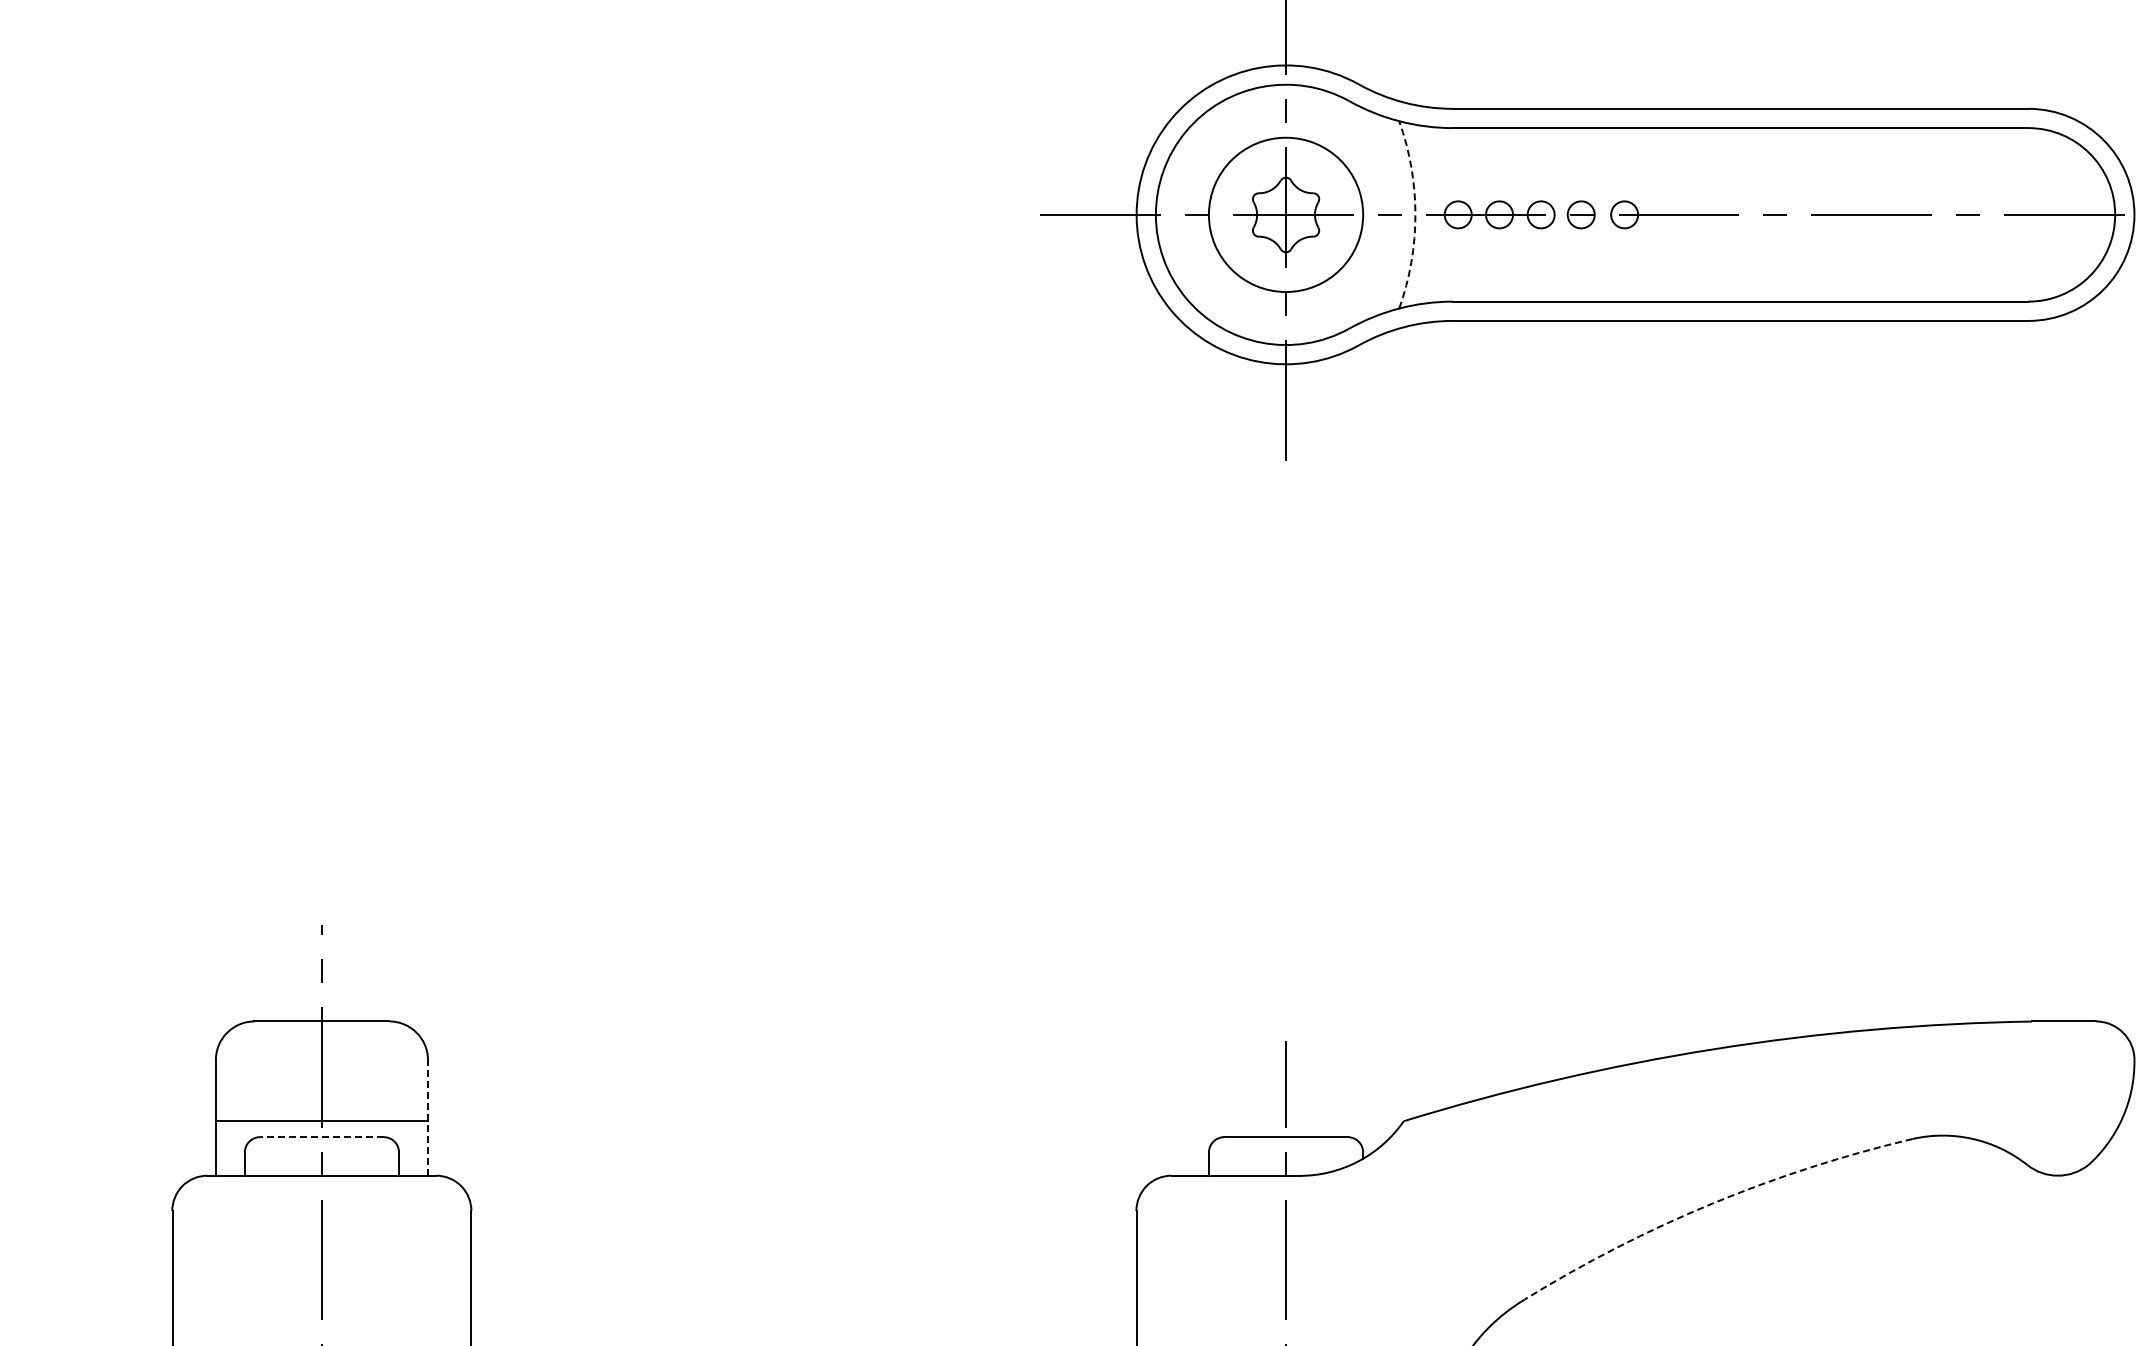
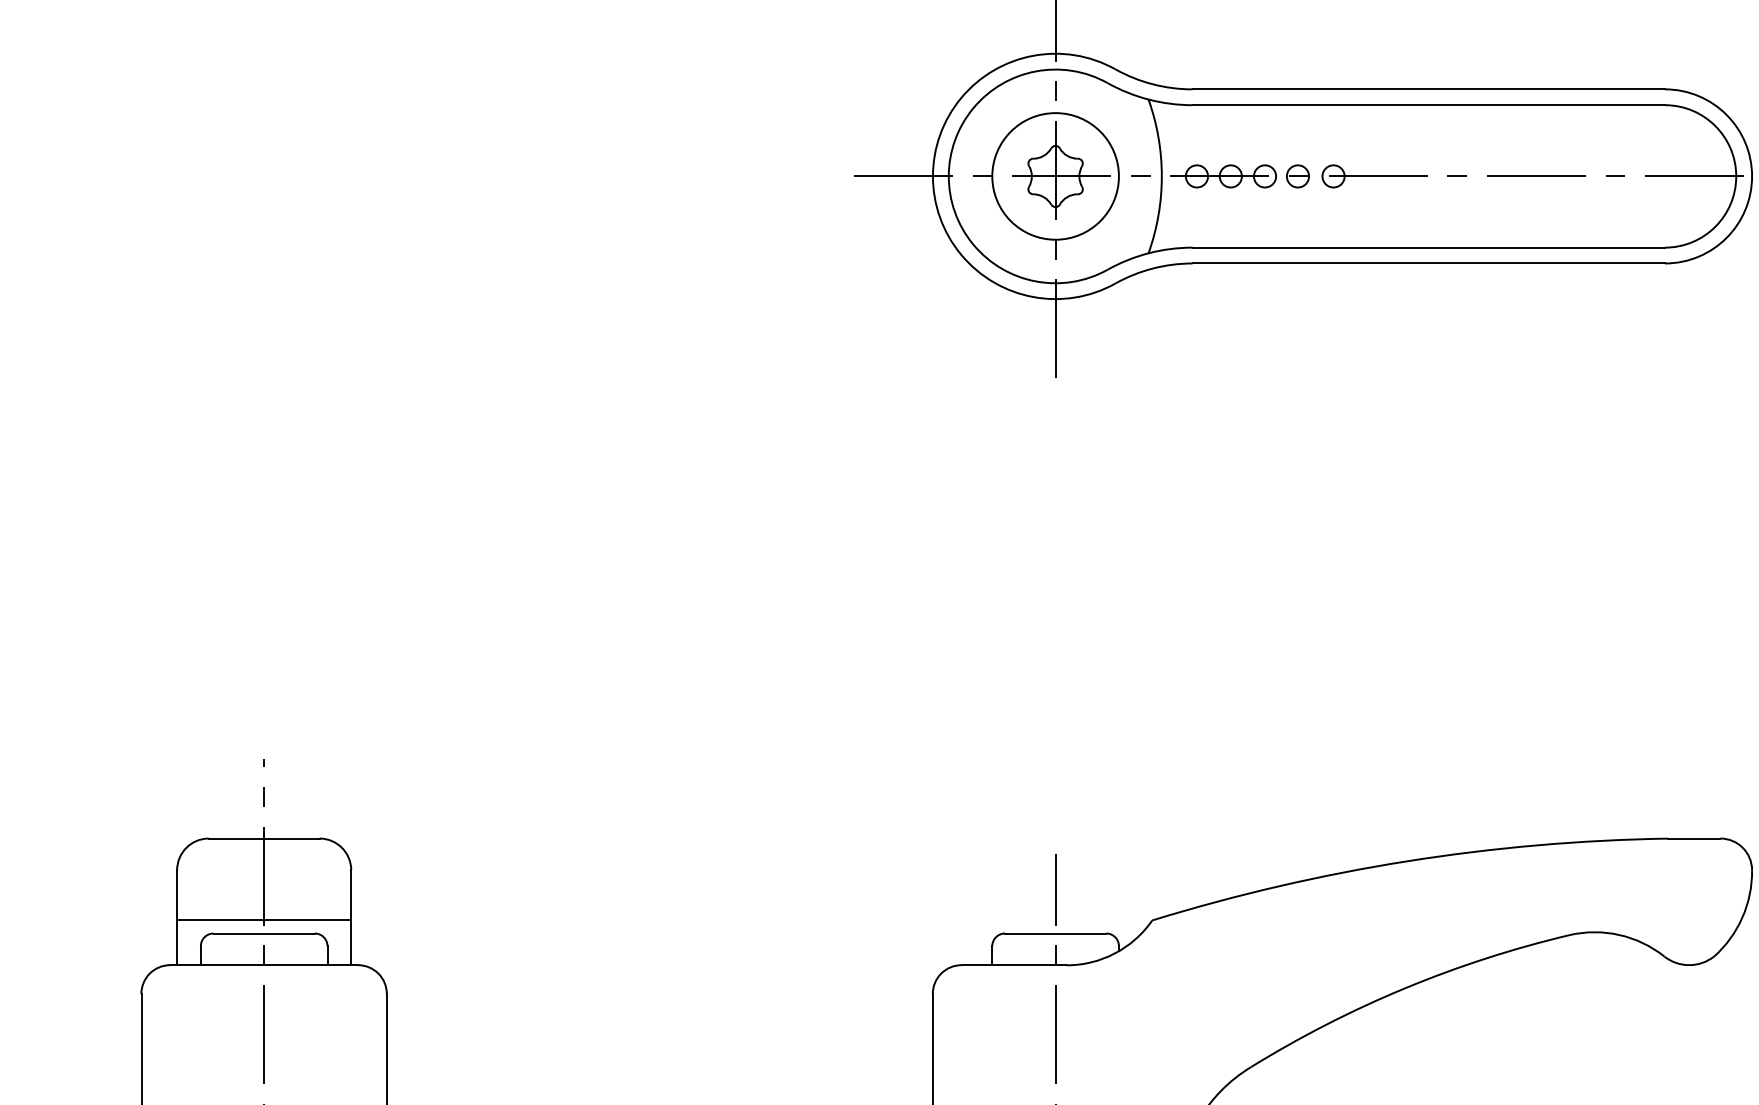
arc: (1415, 214) -> (1161, 176), dashed -> solid
line: (428, 1117) -> (351, 917), dashed -> solid
line: (321, 1137) -> (263, 933), dashed -> solid
arc: (1712, 1203) -> (1405, 987), dashed -> solid

